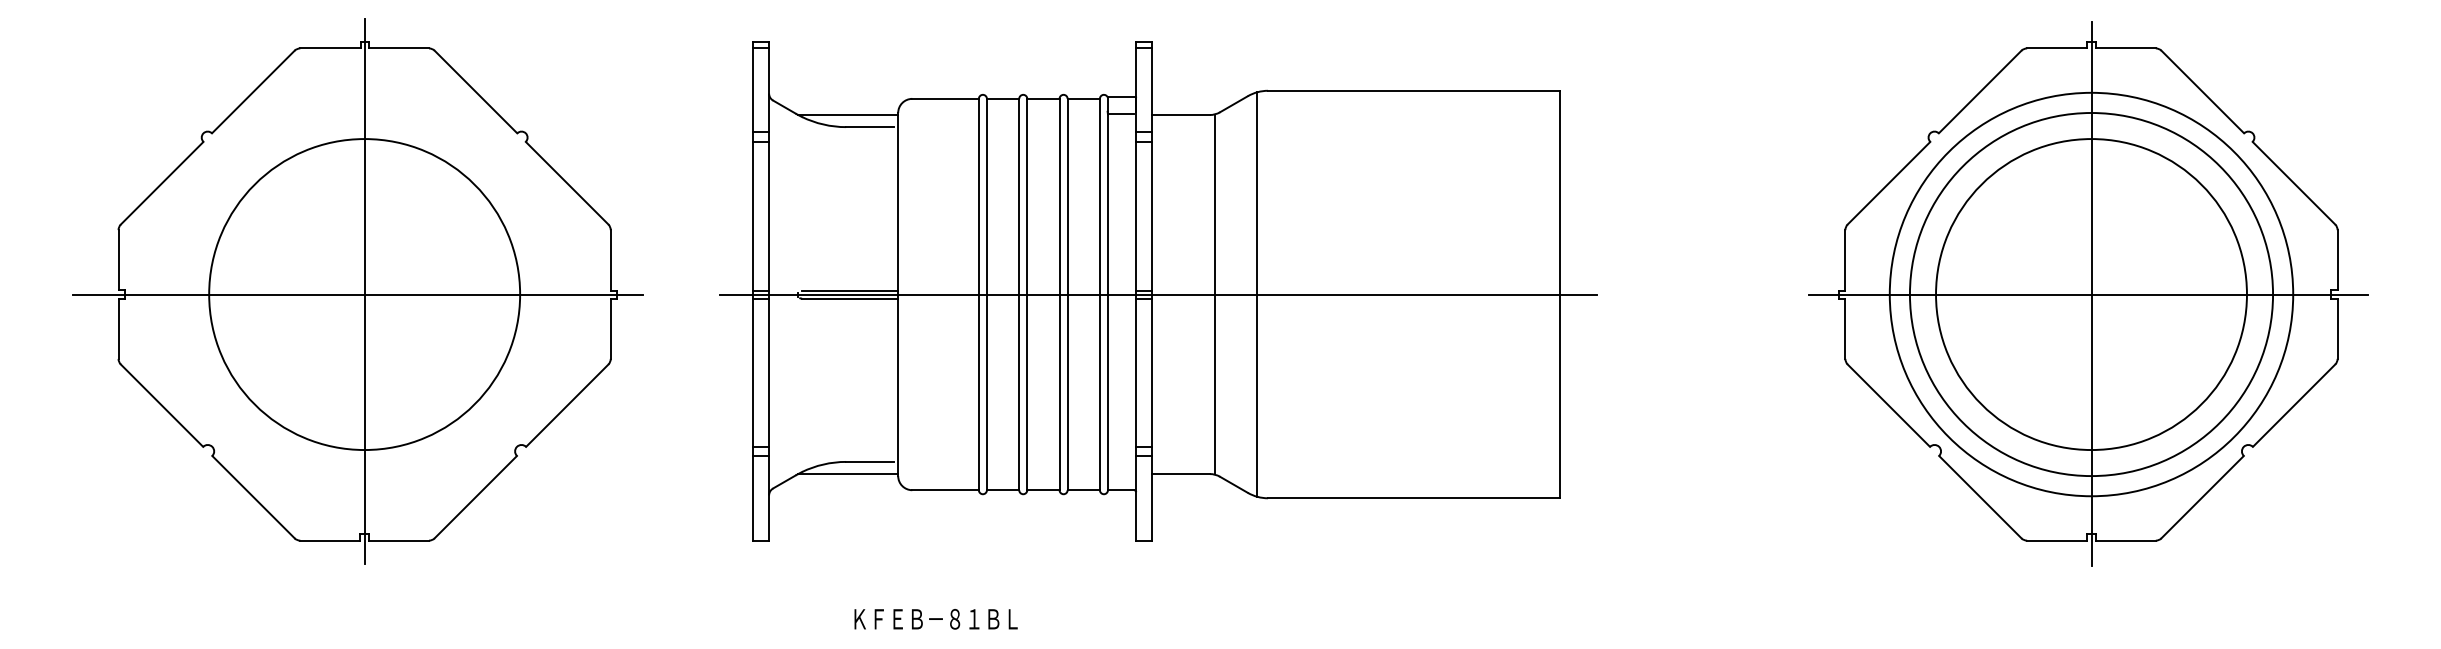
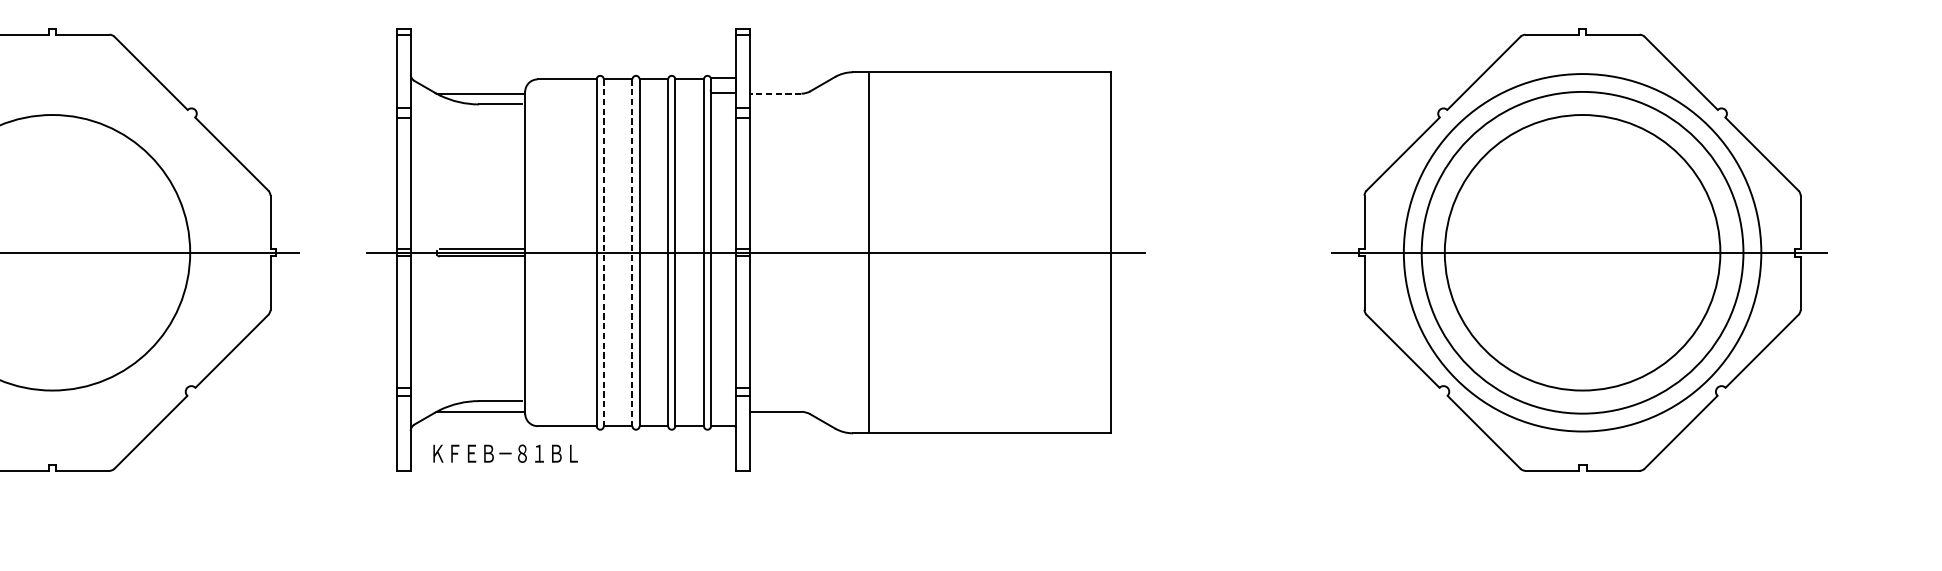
line: (1181, 115) -> (776, 94), solid -> dashed
line: (364, 291) -> (52, 250), removed
line: (2091, 293) -> (1582, 251), removed
line: (986, 294) -> (603, 252), solid -> dashed
line: (1019, 294) -> (632, 252), solid -> dashed
line: (1215, 294) -> (806, 252), removed
line: (1257, 294) -> (869, 252), moved
text: (935, 619) -> (505, 453), moved

